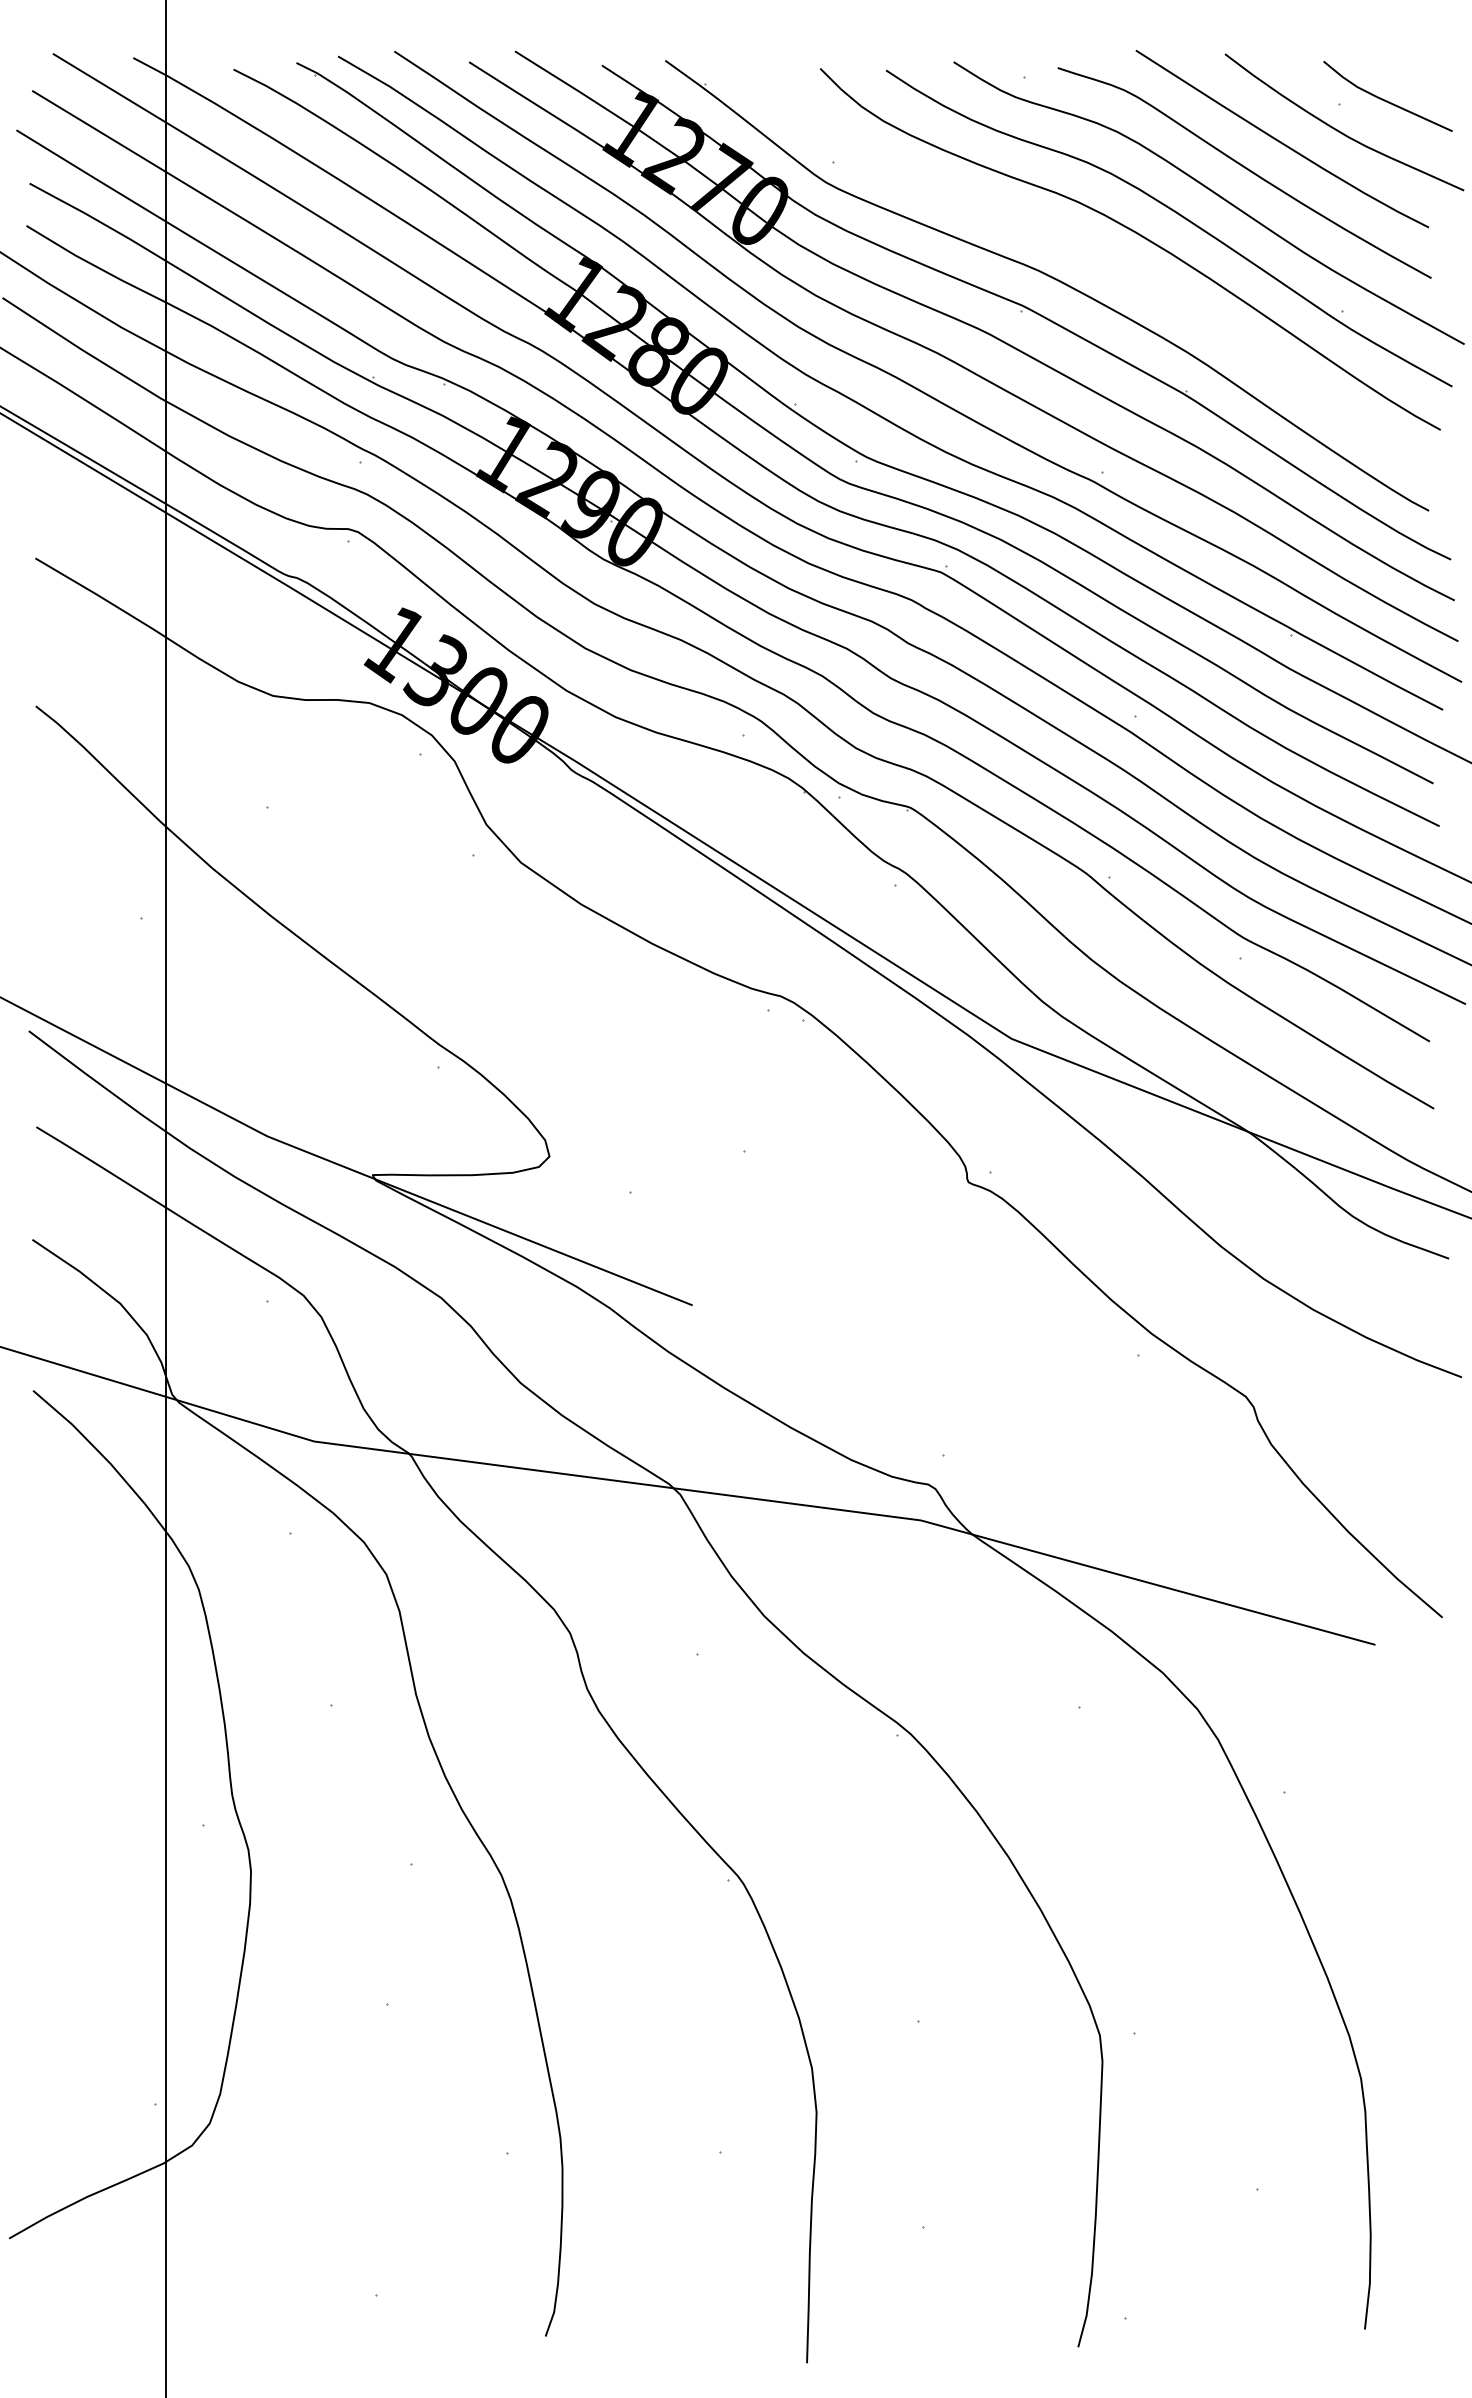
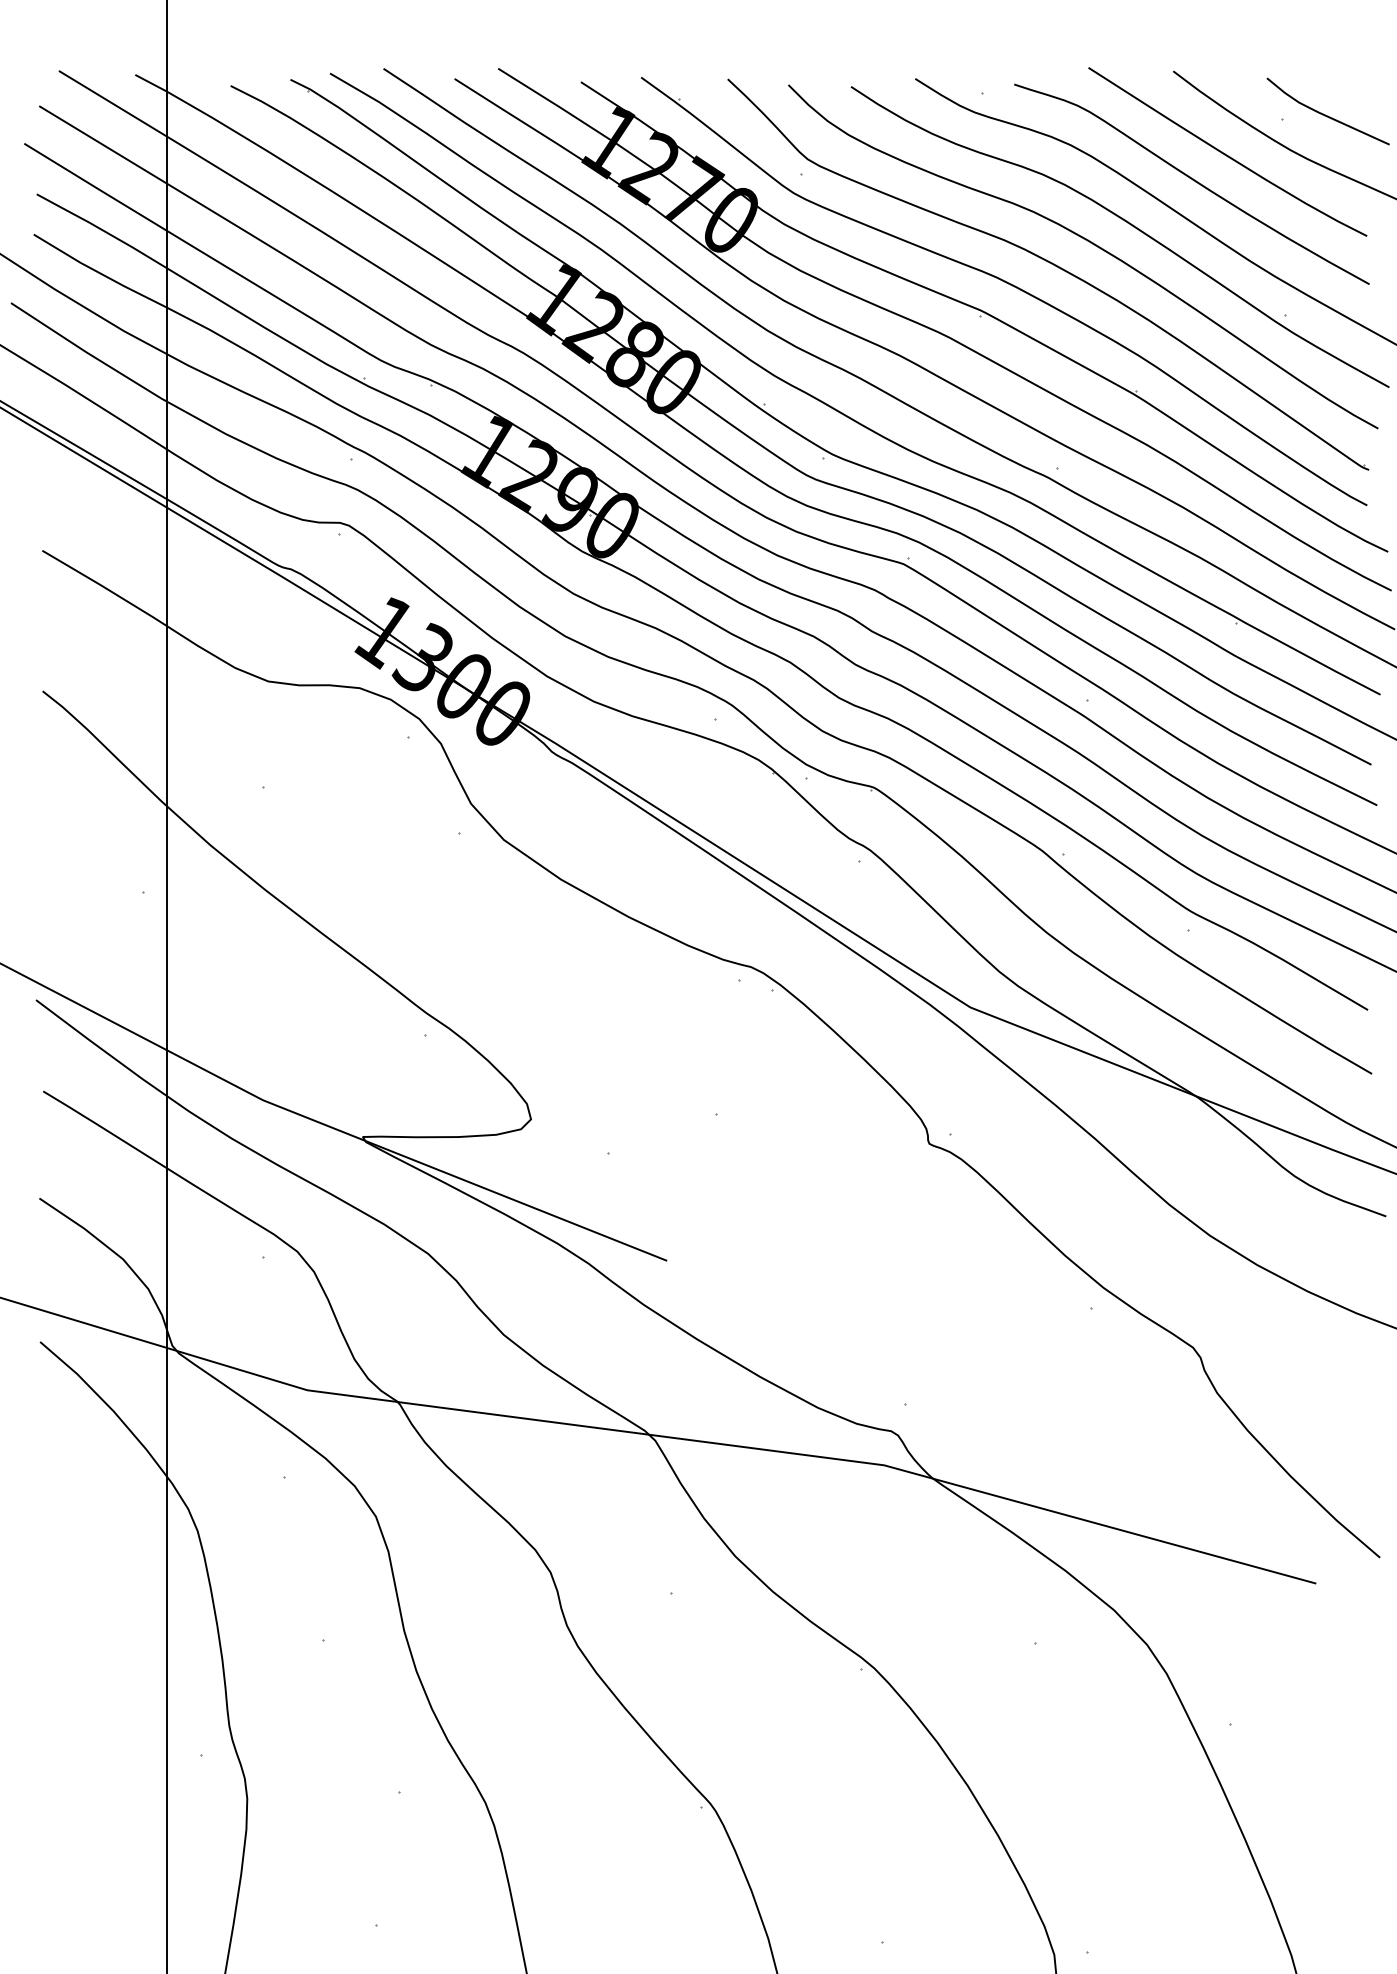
part: (1099, 258) -> (1053, 265), added

